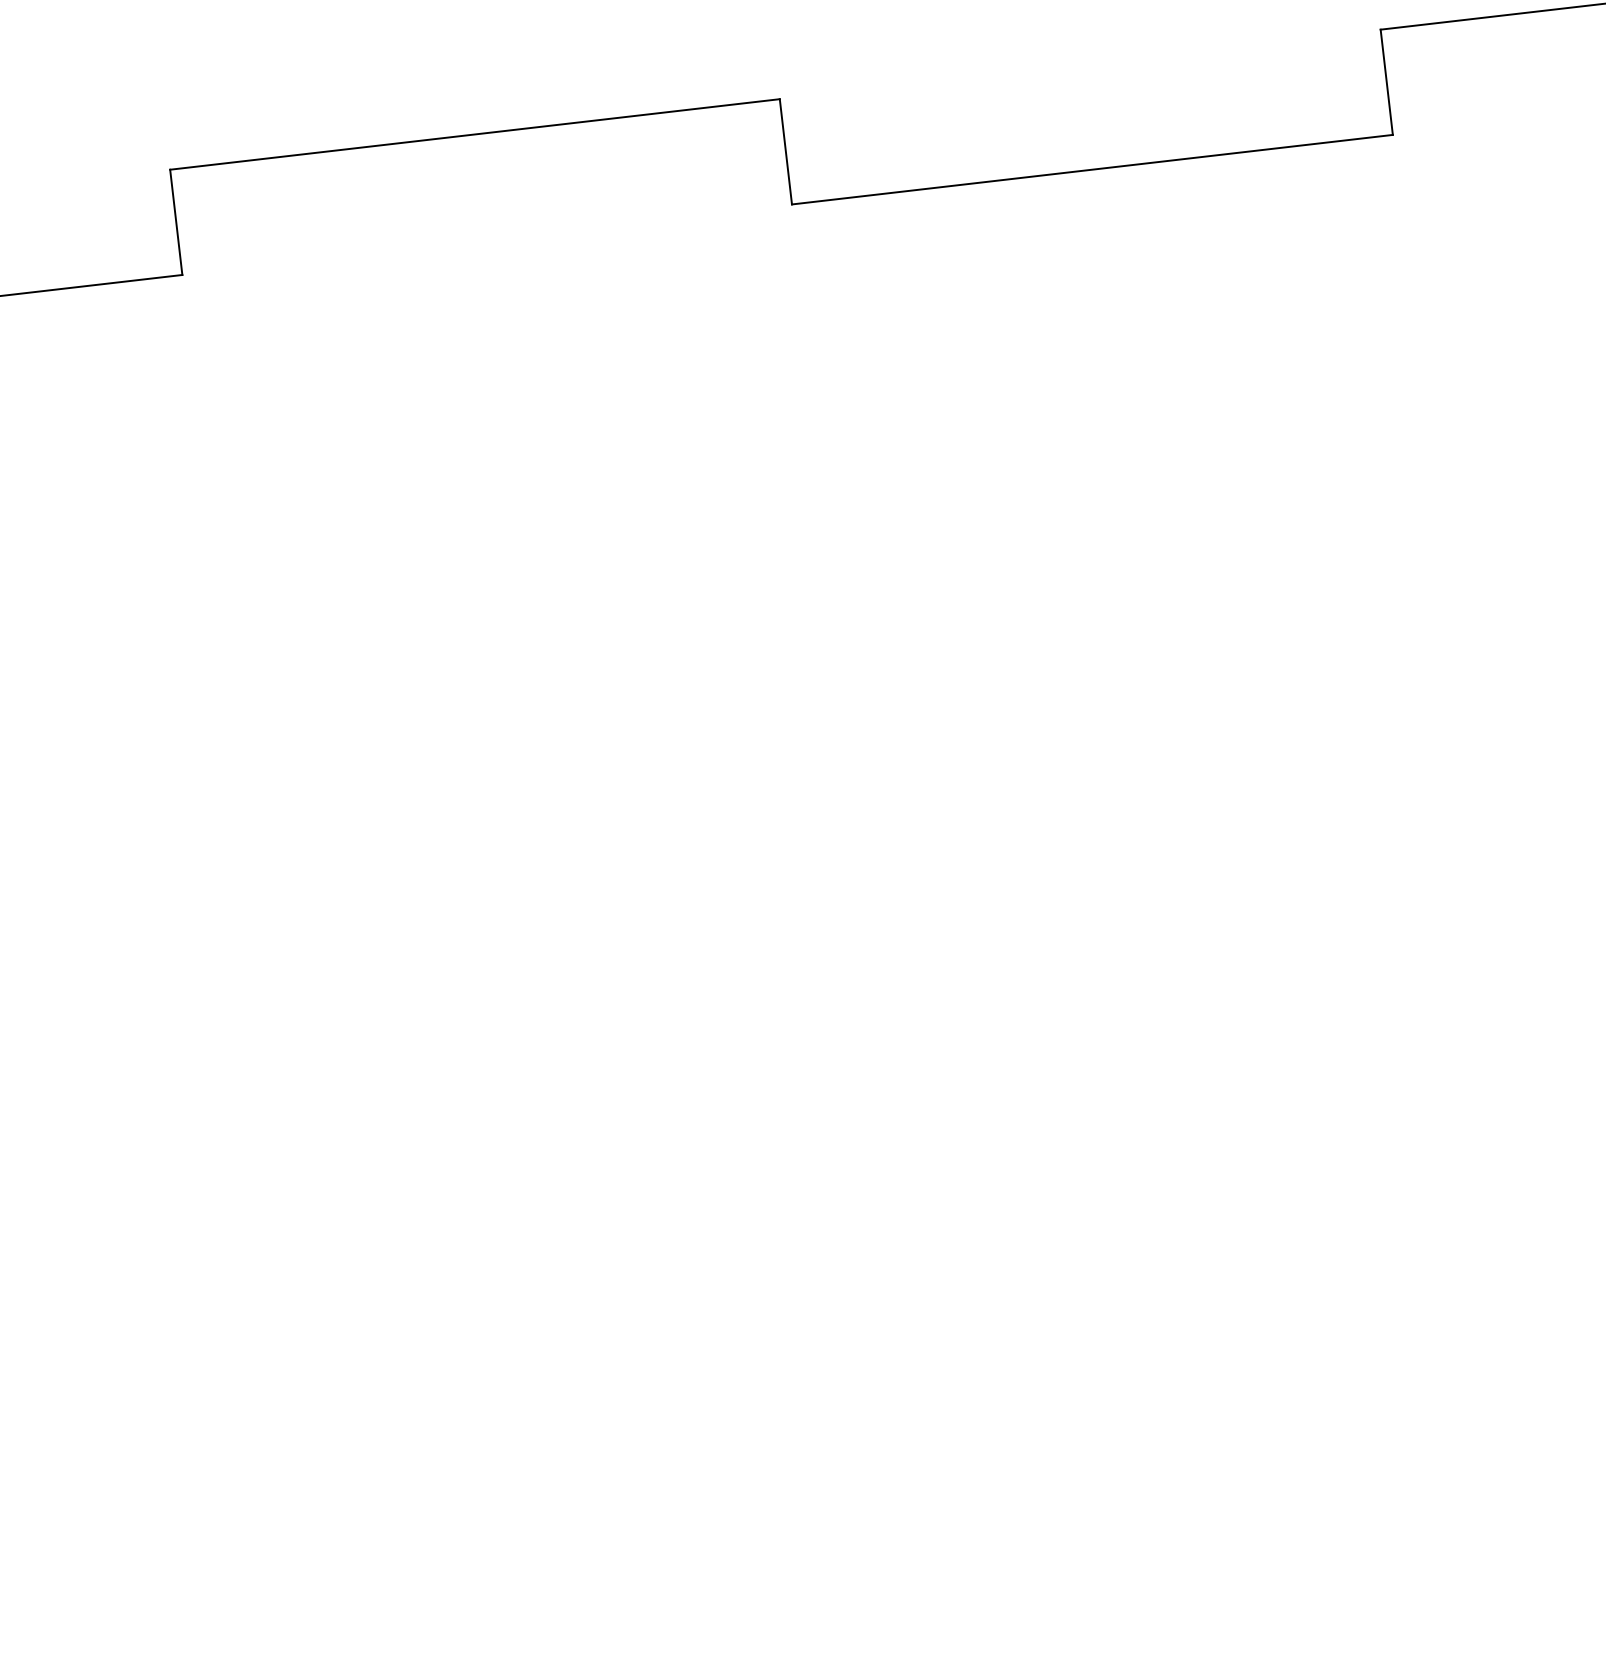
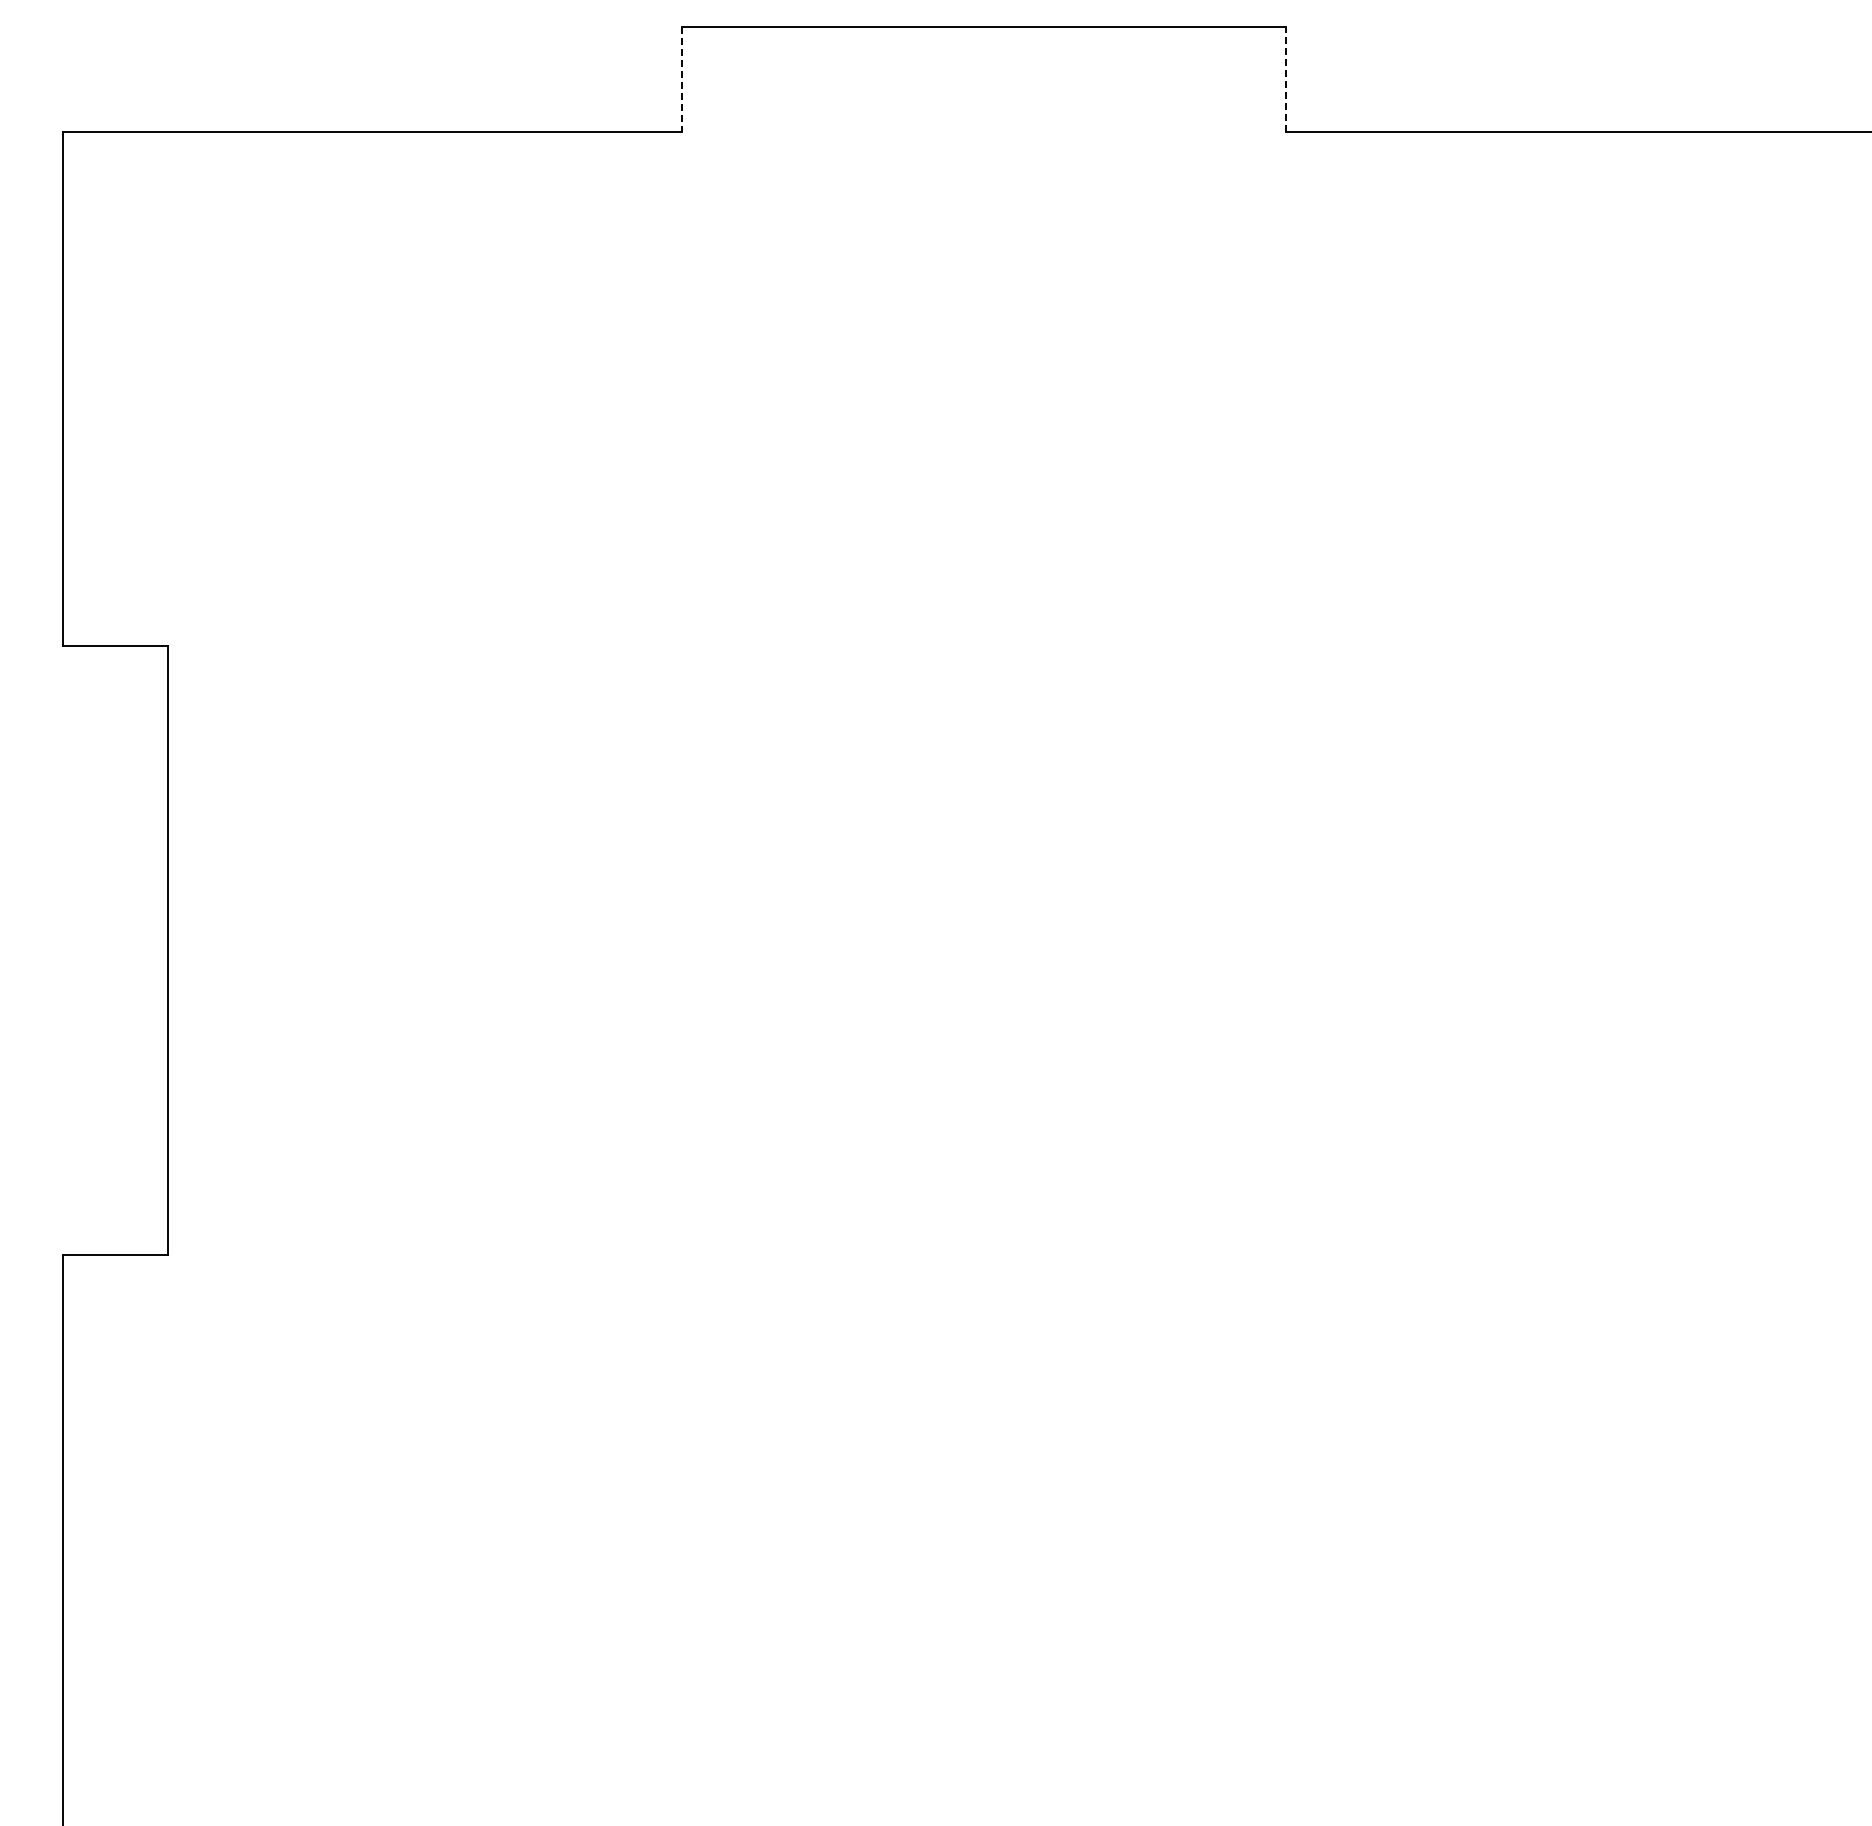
line: (785, 150) -> (1286, 78), solid -> dashed
line: (176, 222) -> (682, 79), solid -> dashed

